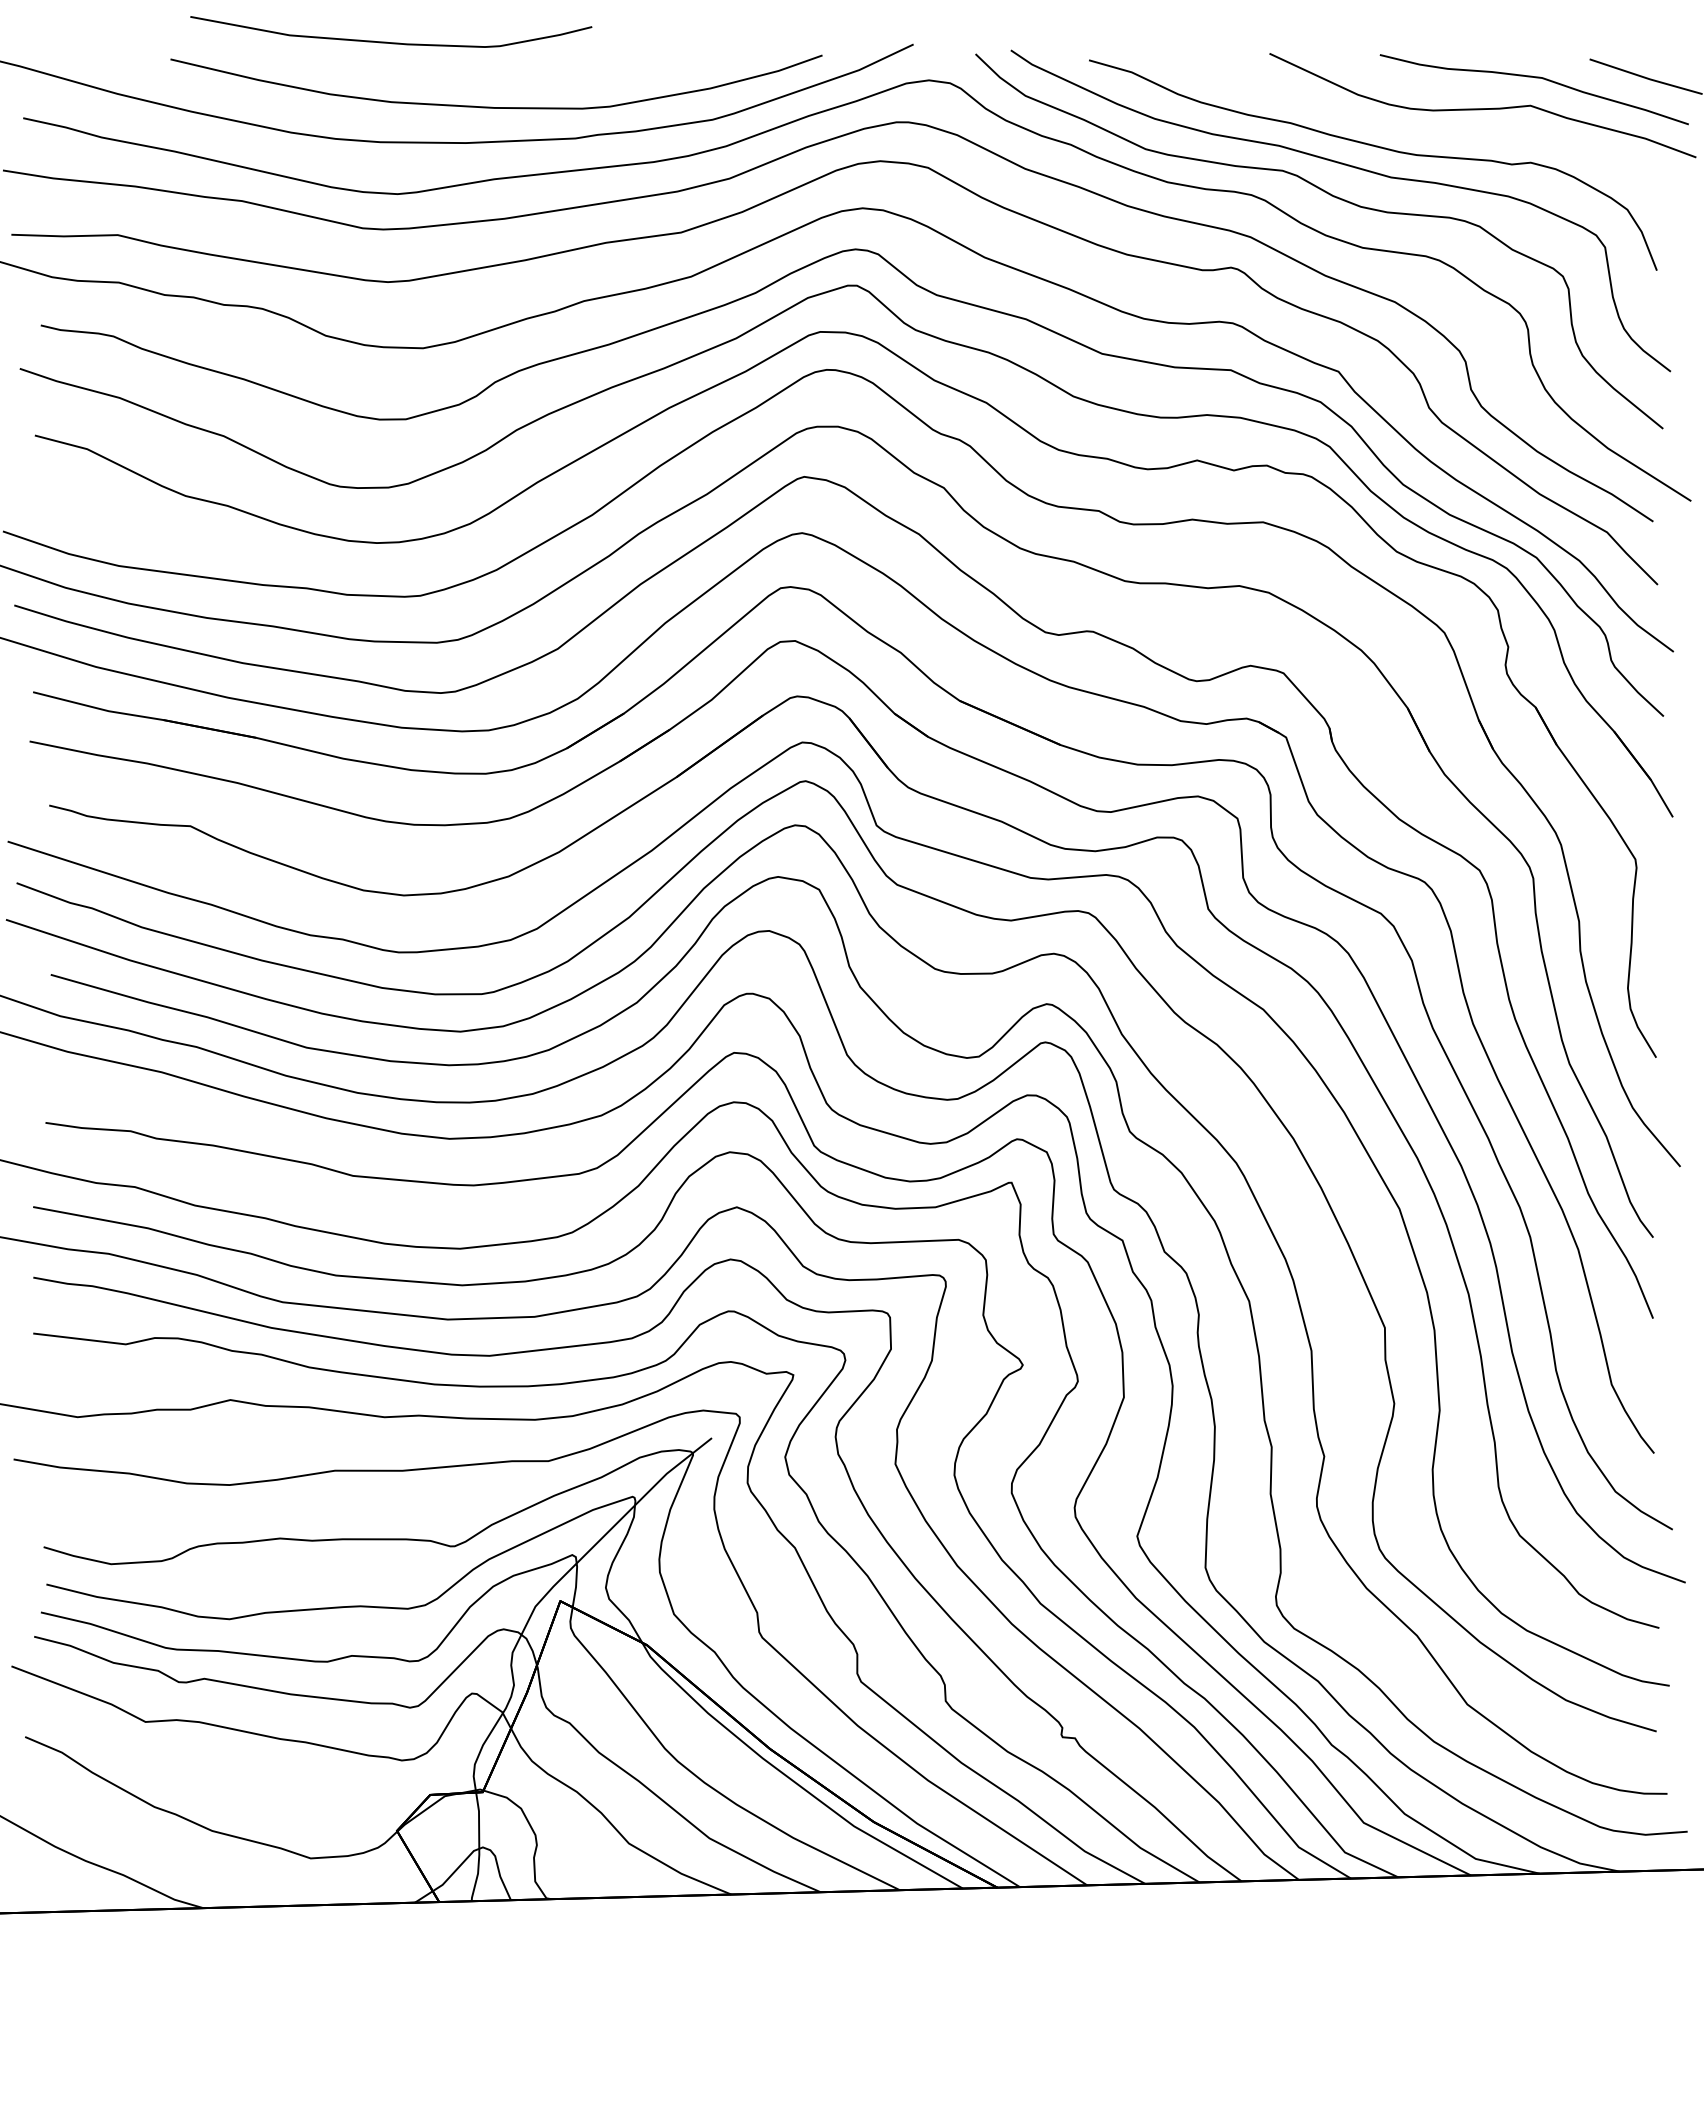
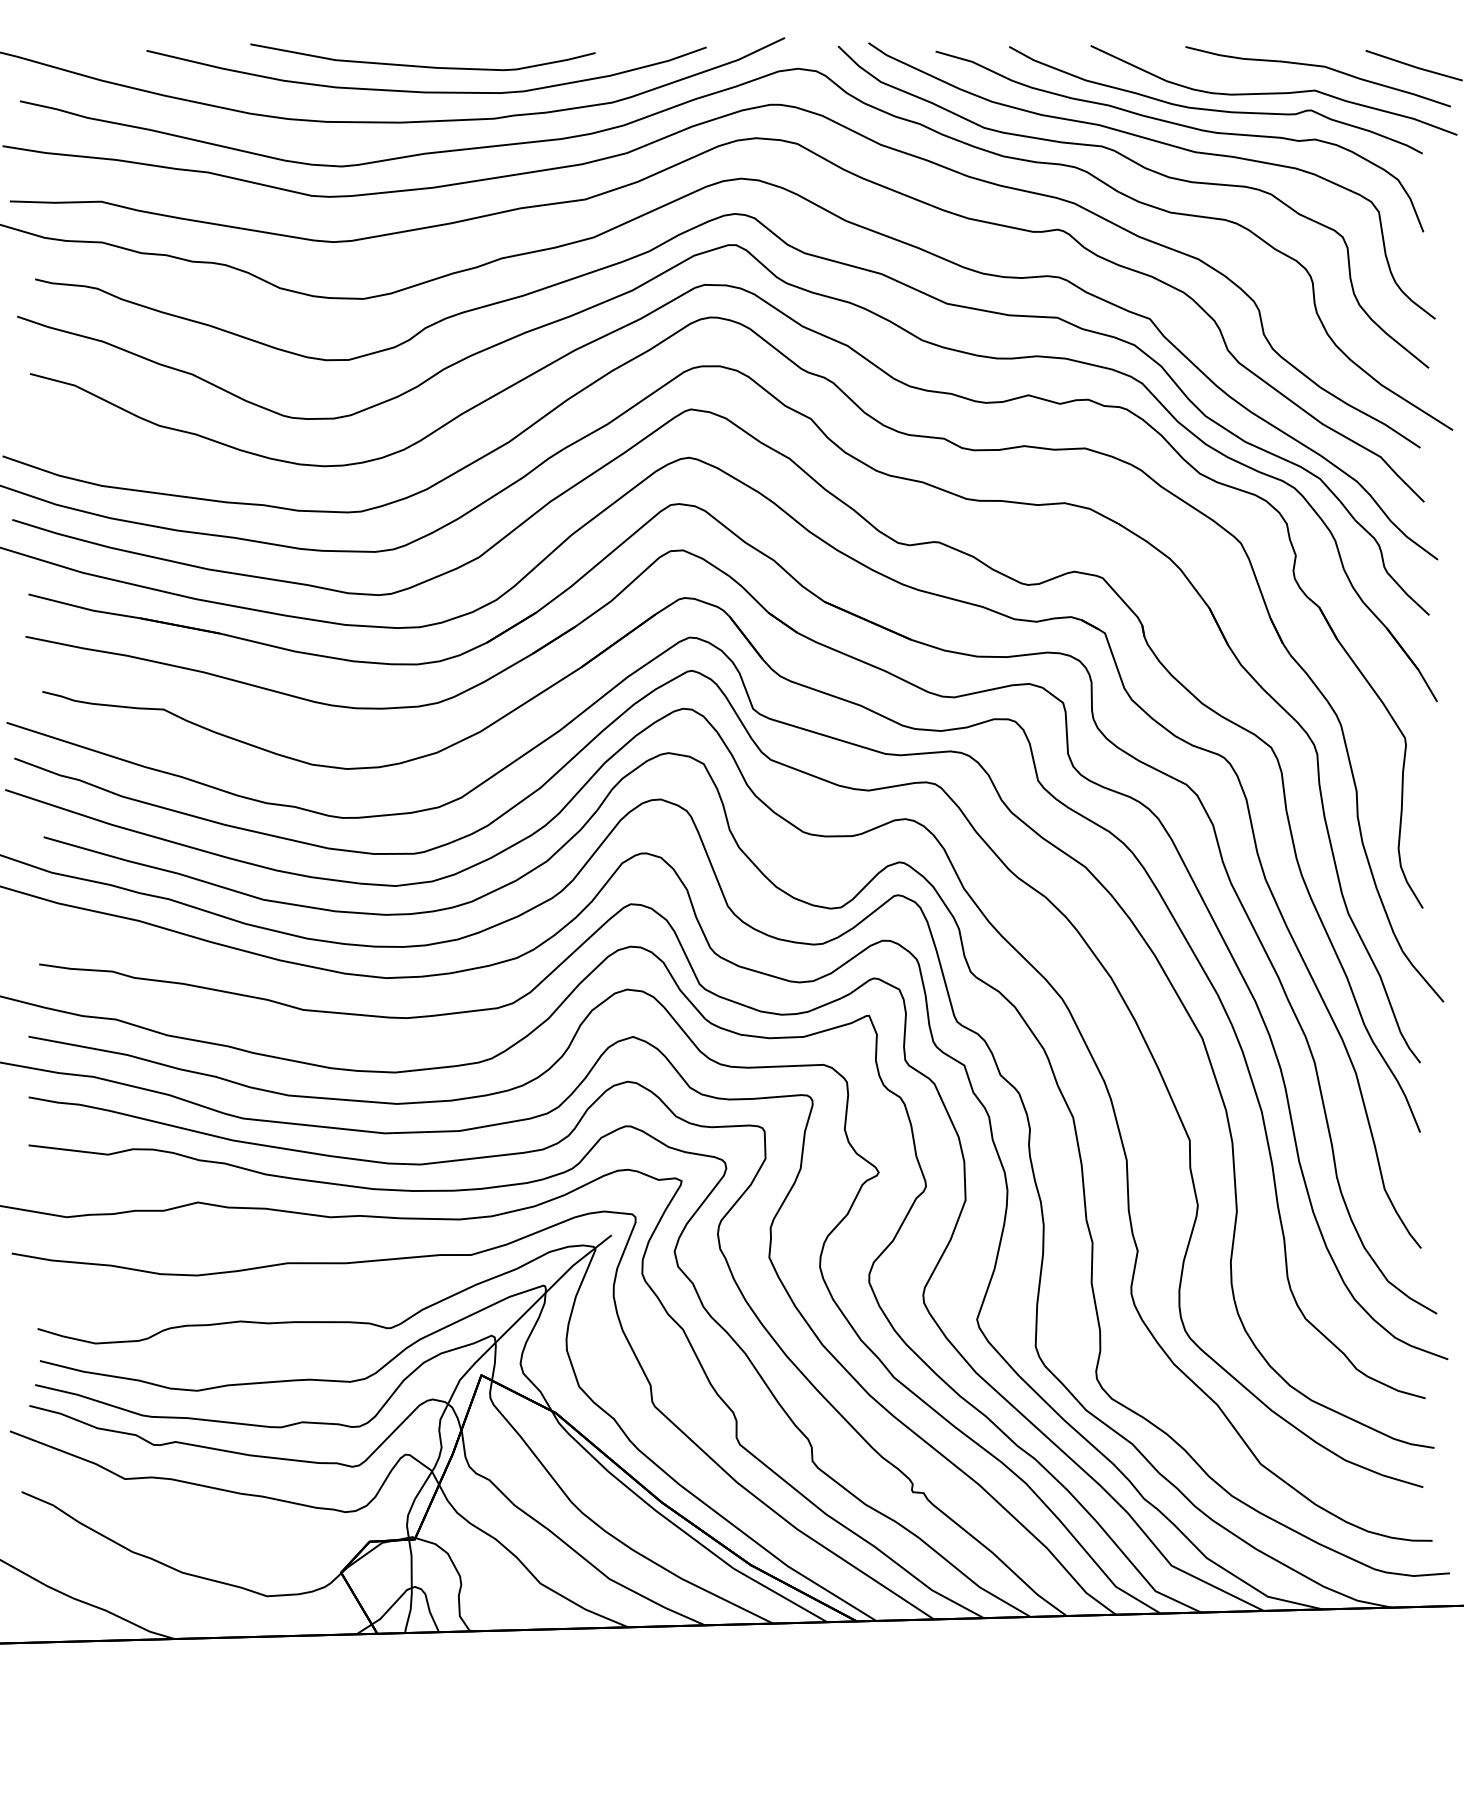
curve: (387, 41) -> (419, 65), moved
curve: (1412, 127) -> (1213, 109), added

